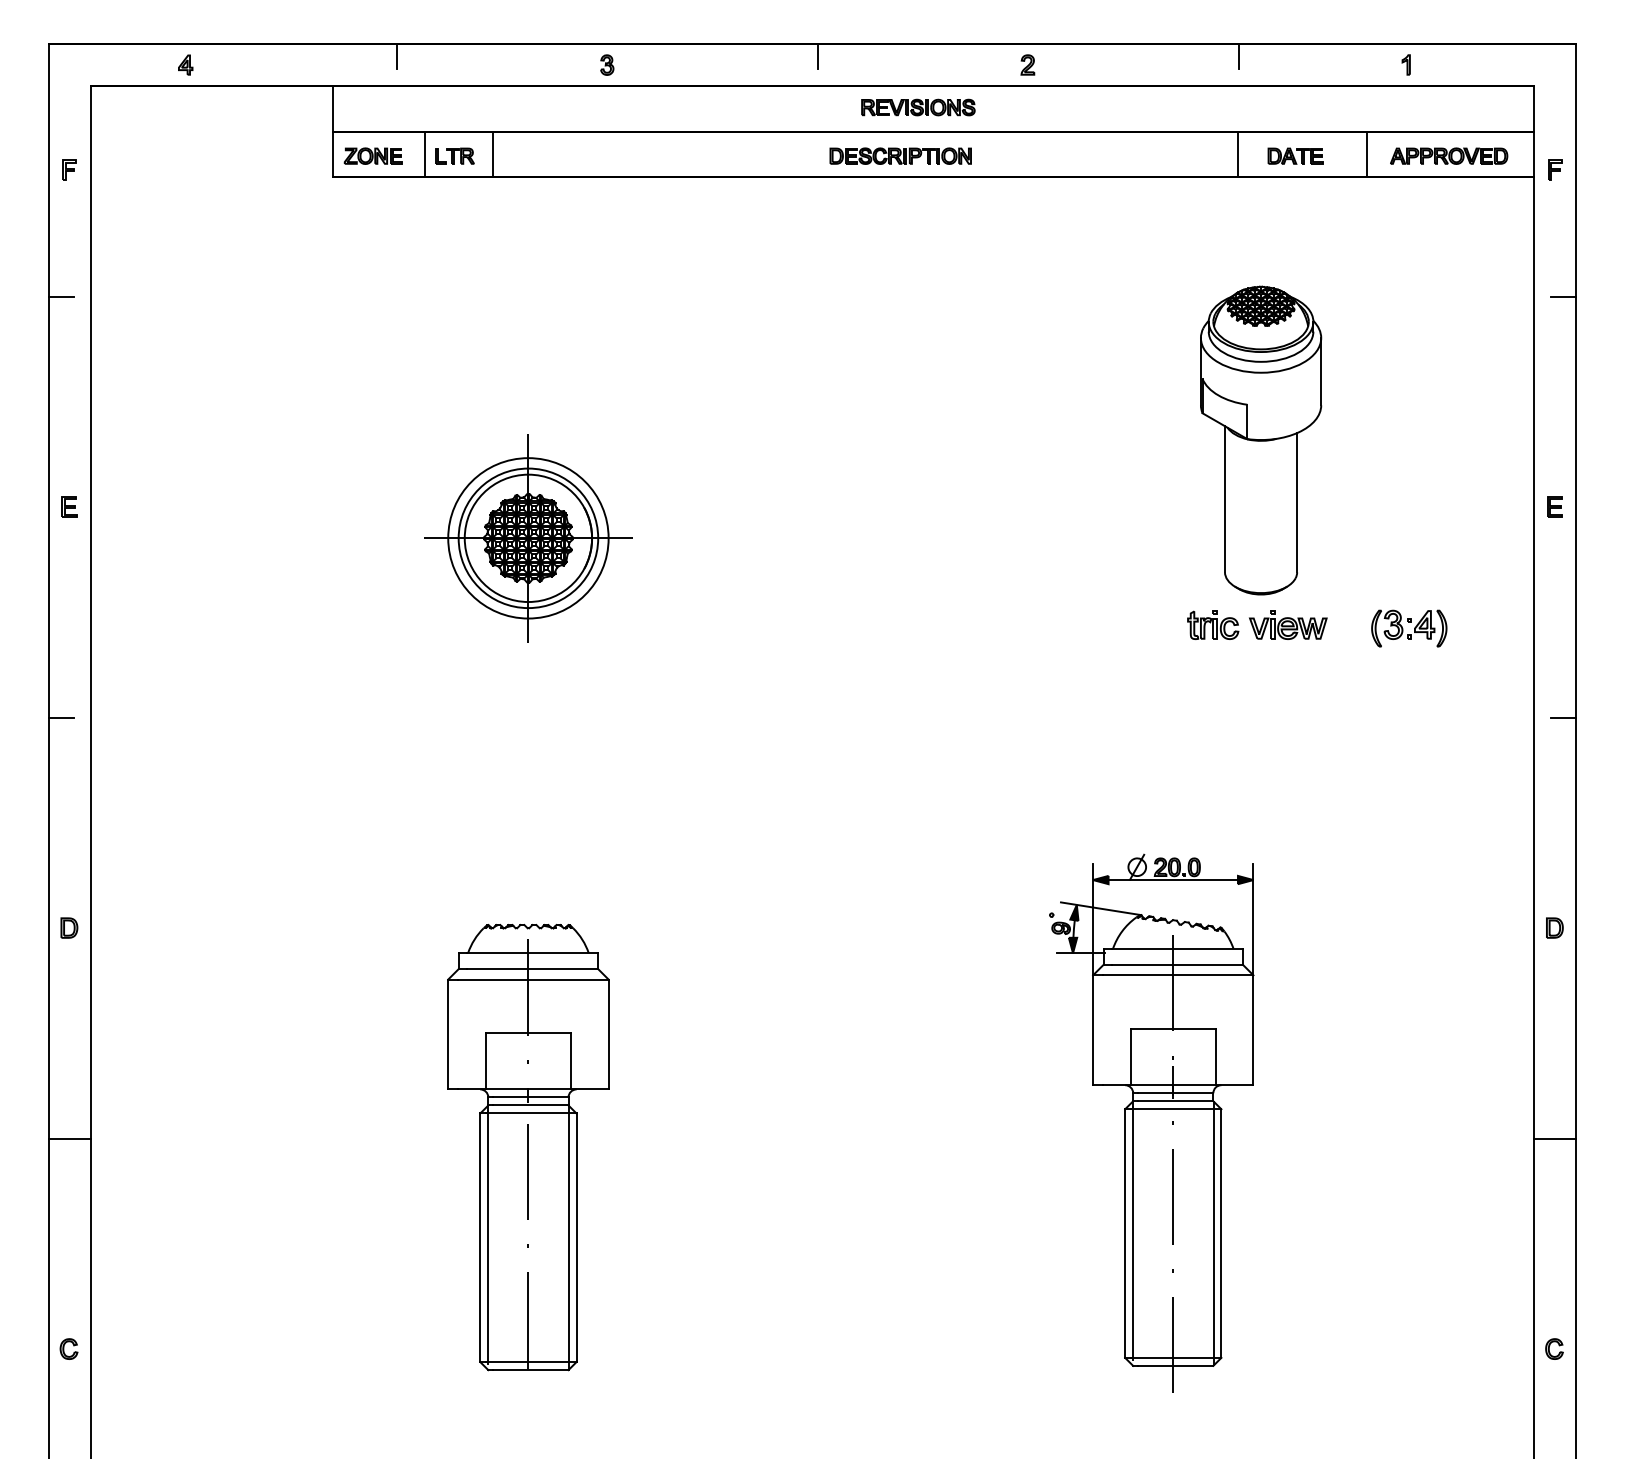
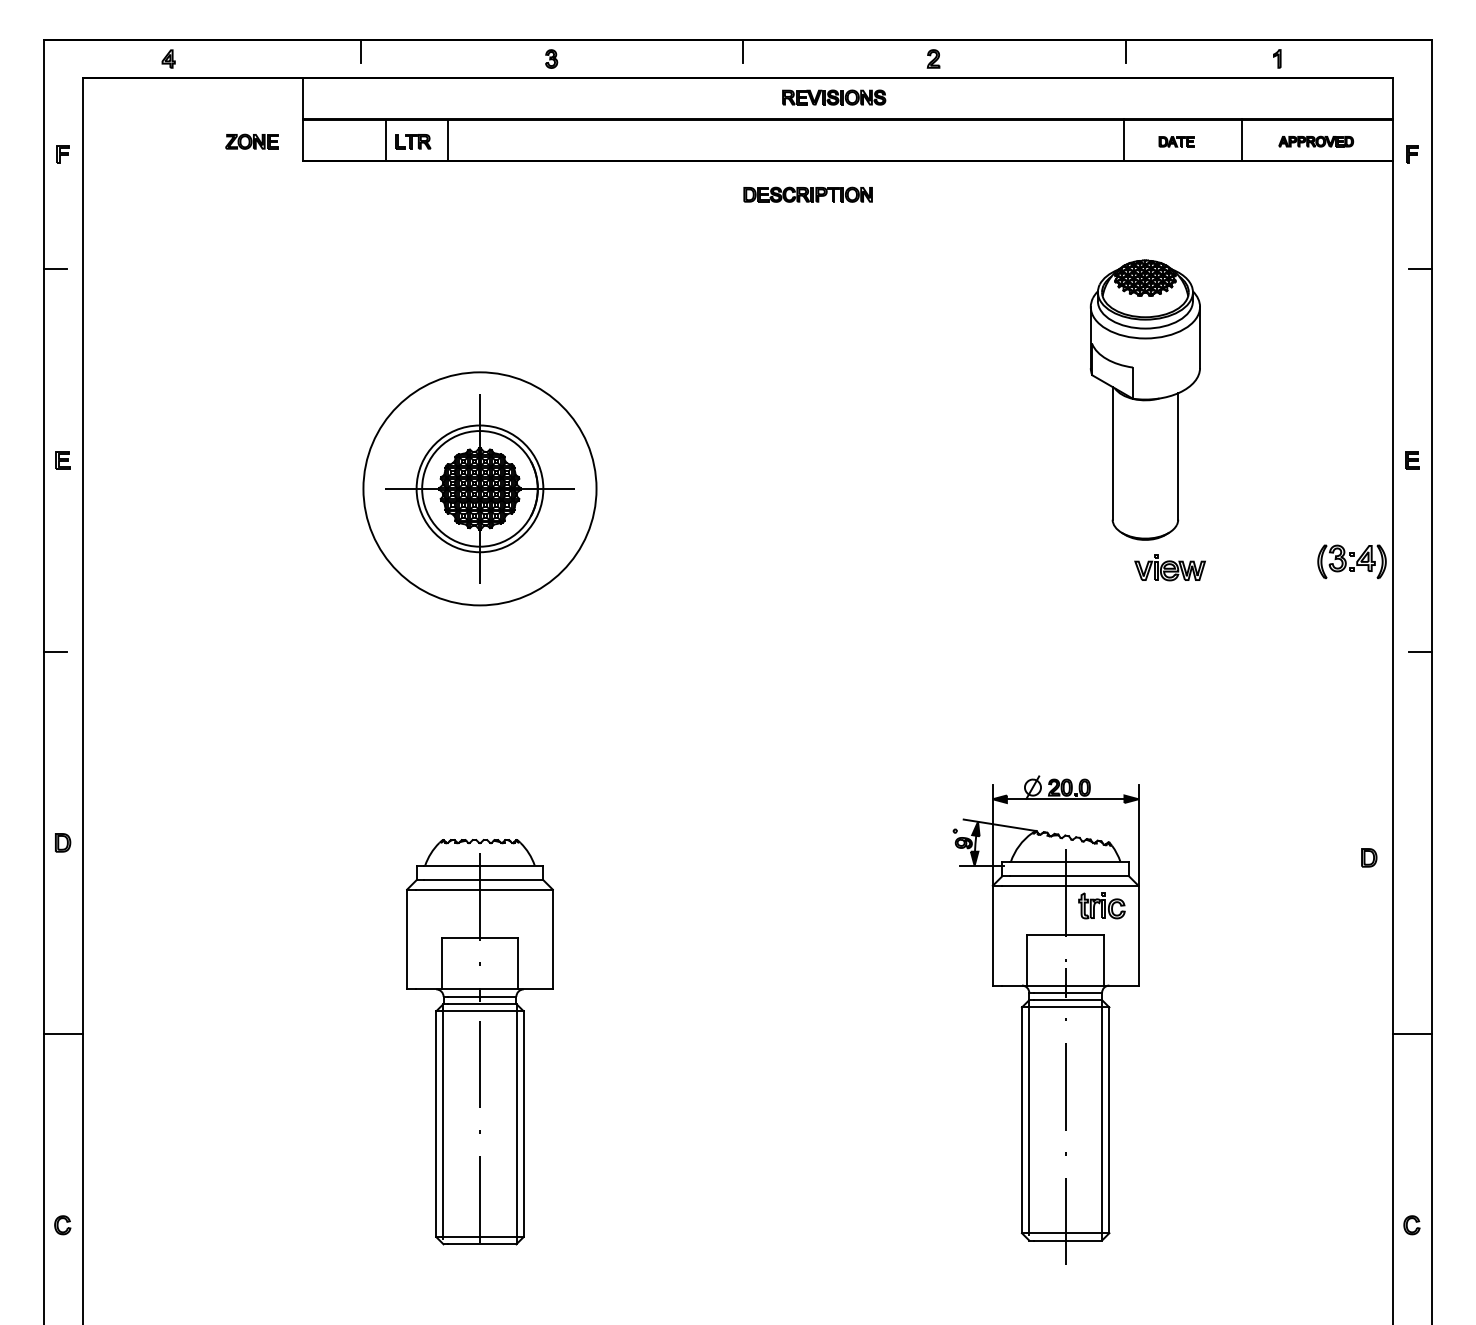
part: (372, 155) -> (251, 141), moved
part: (900, 155) -> (807, 194), moved
part: (1295, 155) -> (1176, 141), size x0.7
part: (1448, 155) -> (1315, 141), size x0.7
circle: (527, 537) -> (479, 488), size x1.6
part: (1212, 624) -> (1101, 905), moved
part: (1408, 628) -> (1351, 561), moved
part: (1555, 927) -> (1369, 857), moved

